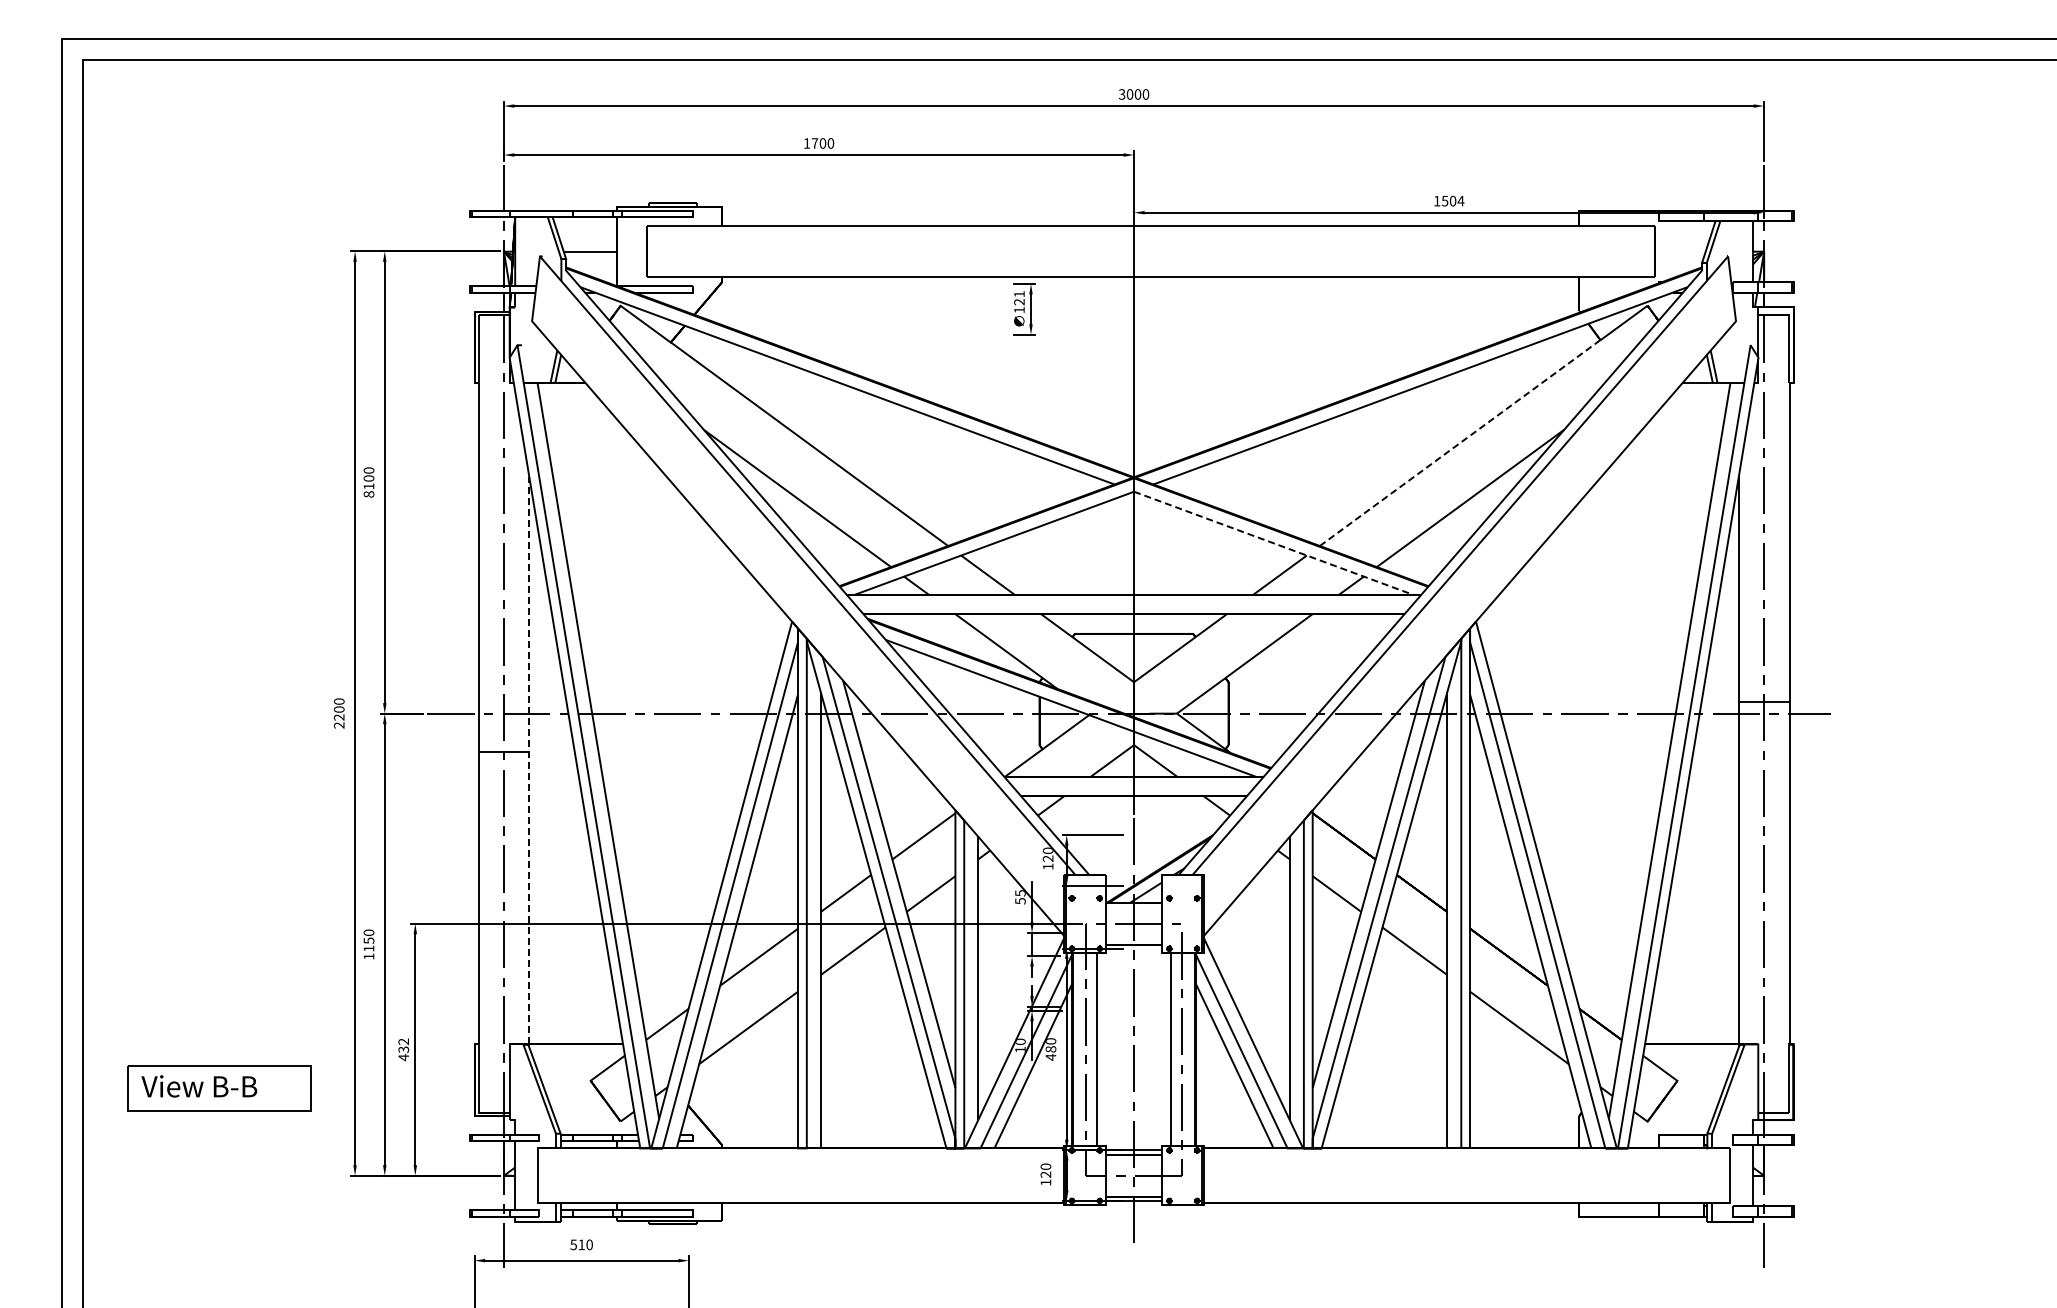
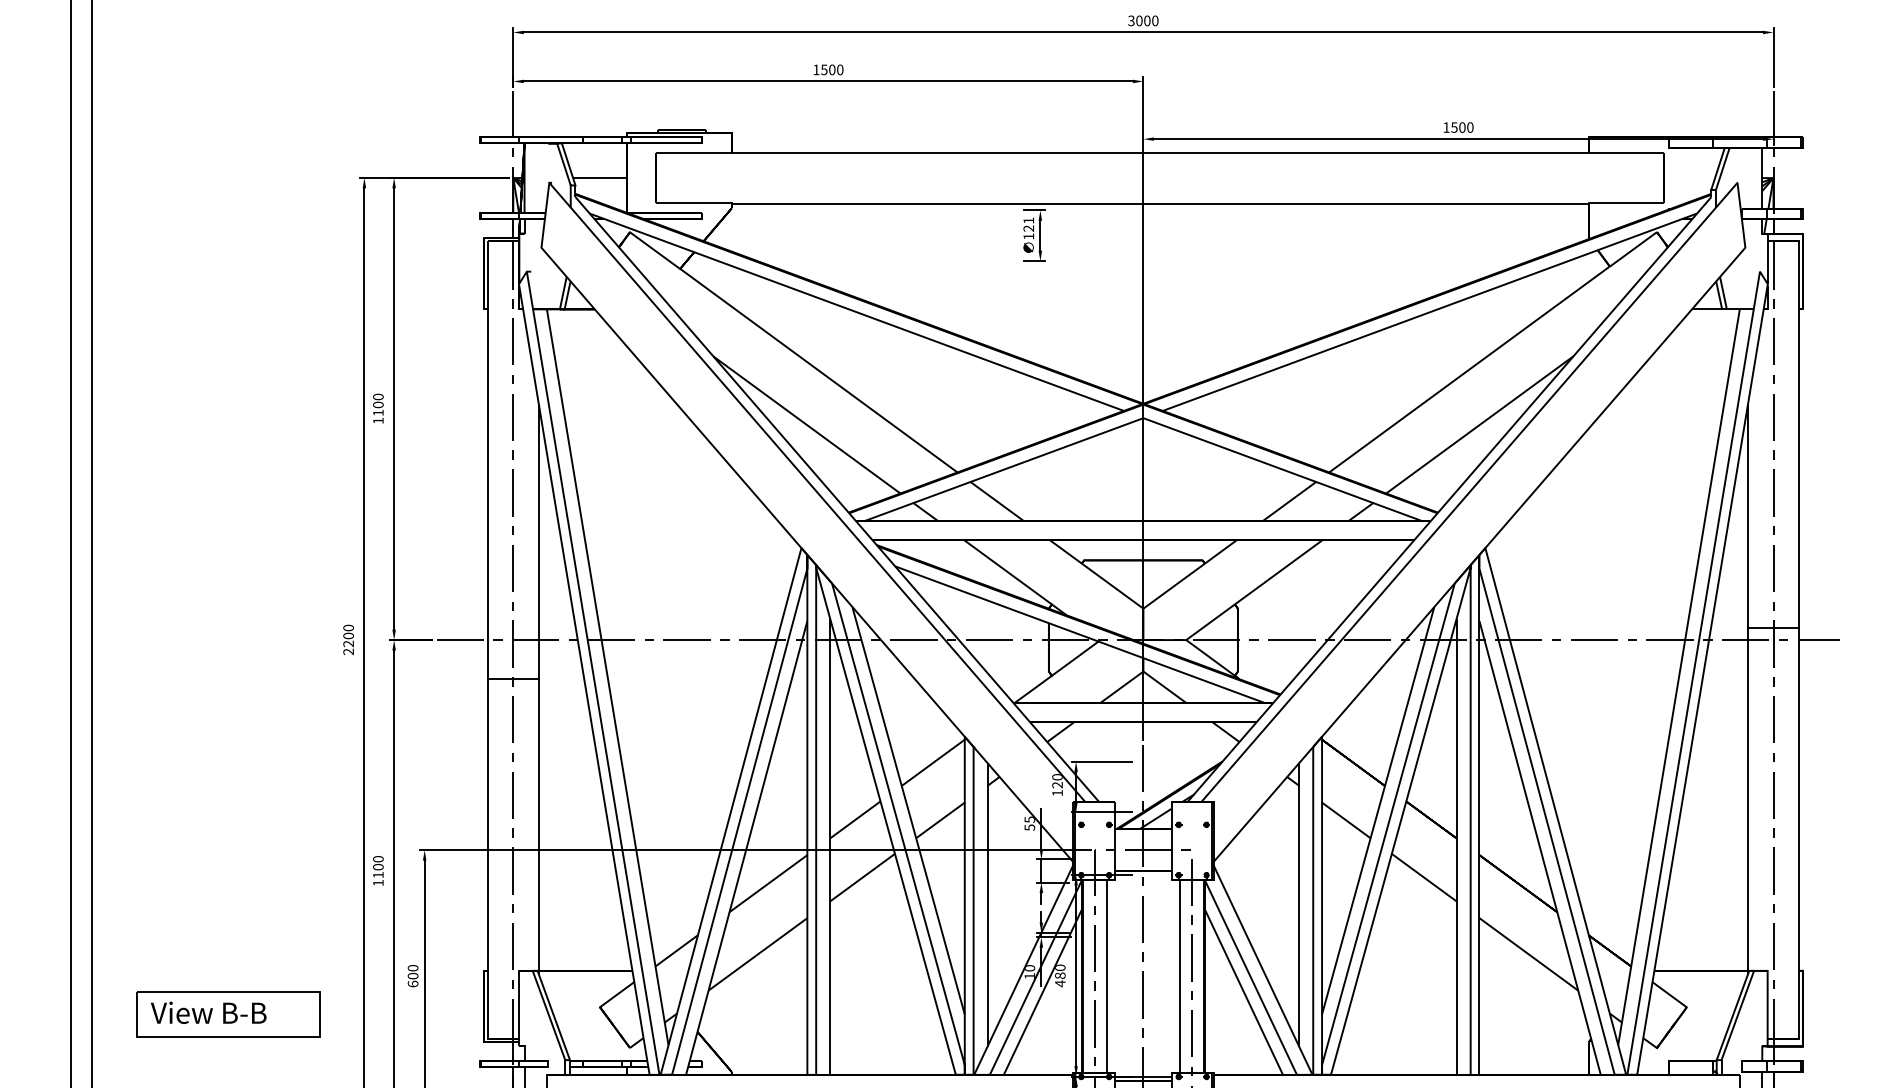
text: (814, 143) -> (823, 69), 1700 -> 1500
text: (1460, 200) -> (1469, 126), 1504 -> 1500
line: (1461, 442) -> (1470, 368), dashed -> solid
text: (368, 494) -> (377, 420), 8100 -> 1100
line: (1274, 543) -> (1283, 469), dashed -> solid
line: (529, 760) -> (538, 686), dashed -> solid
text: (368, 940) -> (377, 866), 1150 -> 1100
text: (403, 1049) -> (412, 975), 432 -> 600

